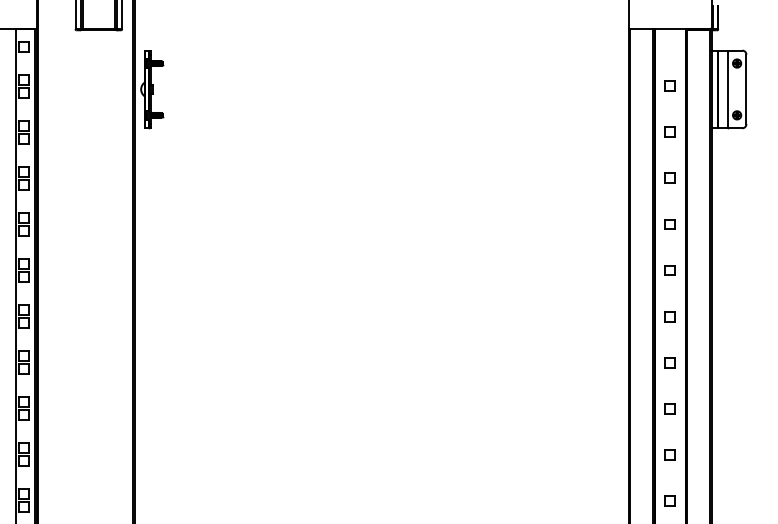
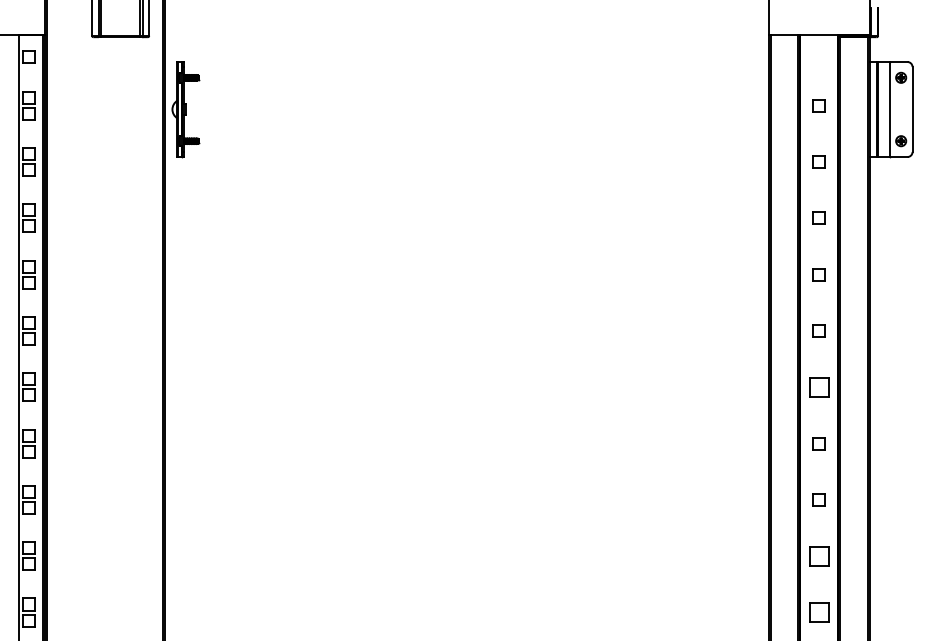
part: (669, 315) -> (818, 386), size x1.6
part: (669, 454) -> (818, 555), size x1.6
part: (669, 500) -> (818, 612), size x1.6

